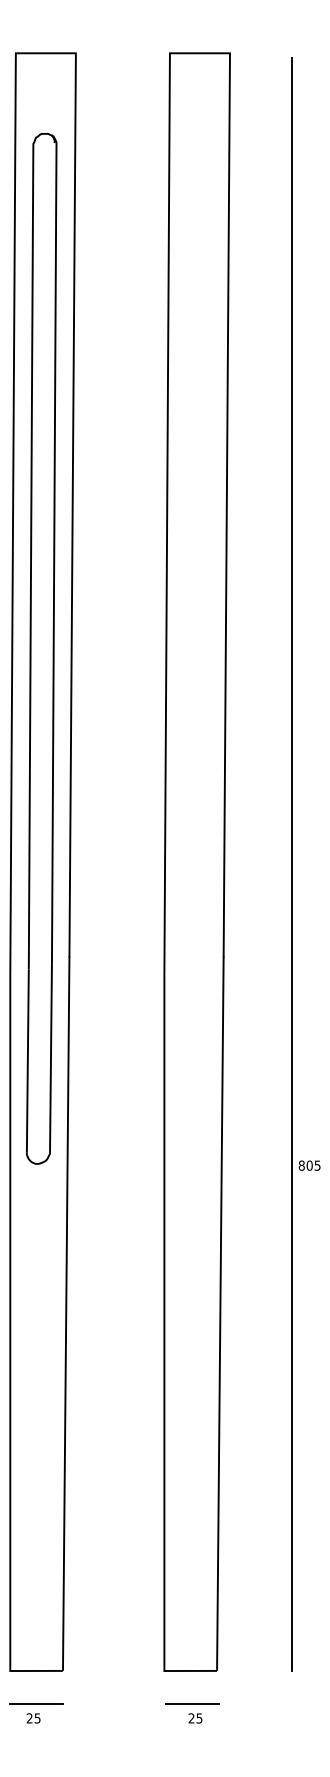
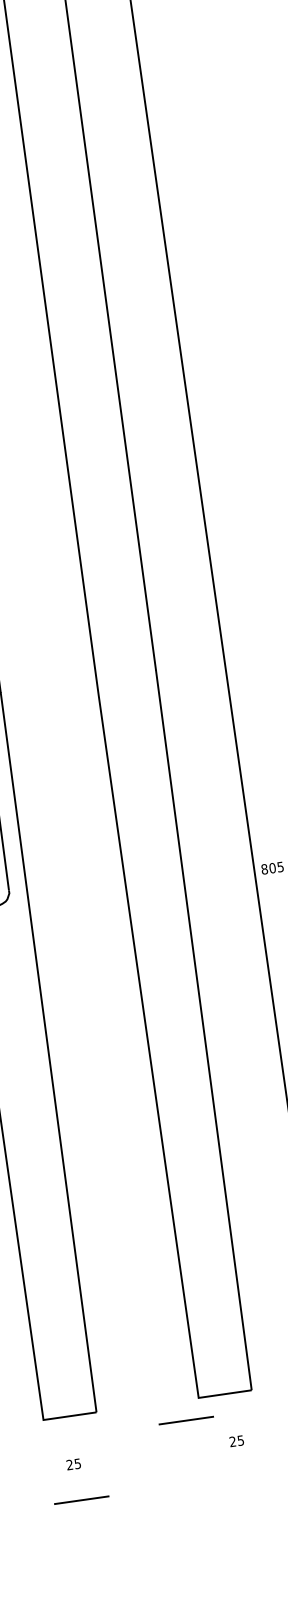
line: (36, 1703) -> (81, 1499), moved
line: (192, 1703) -> (186, 1419), moved

